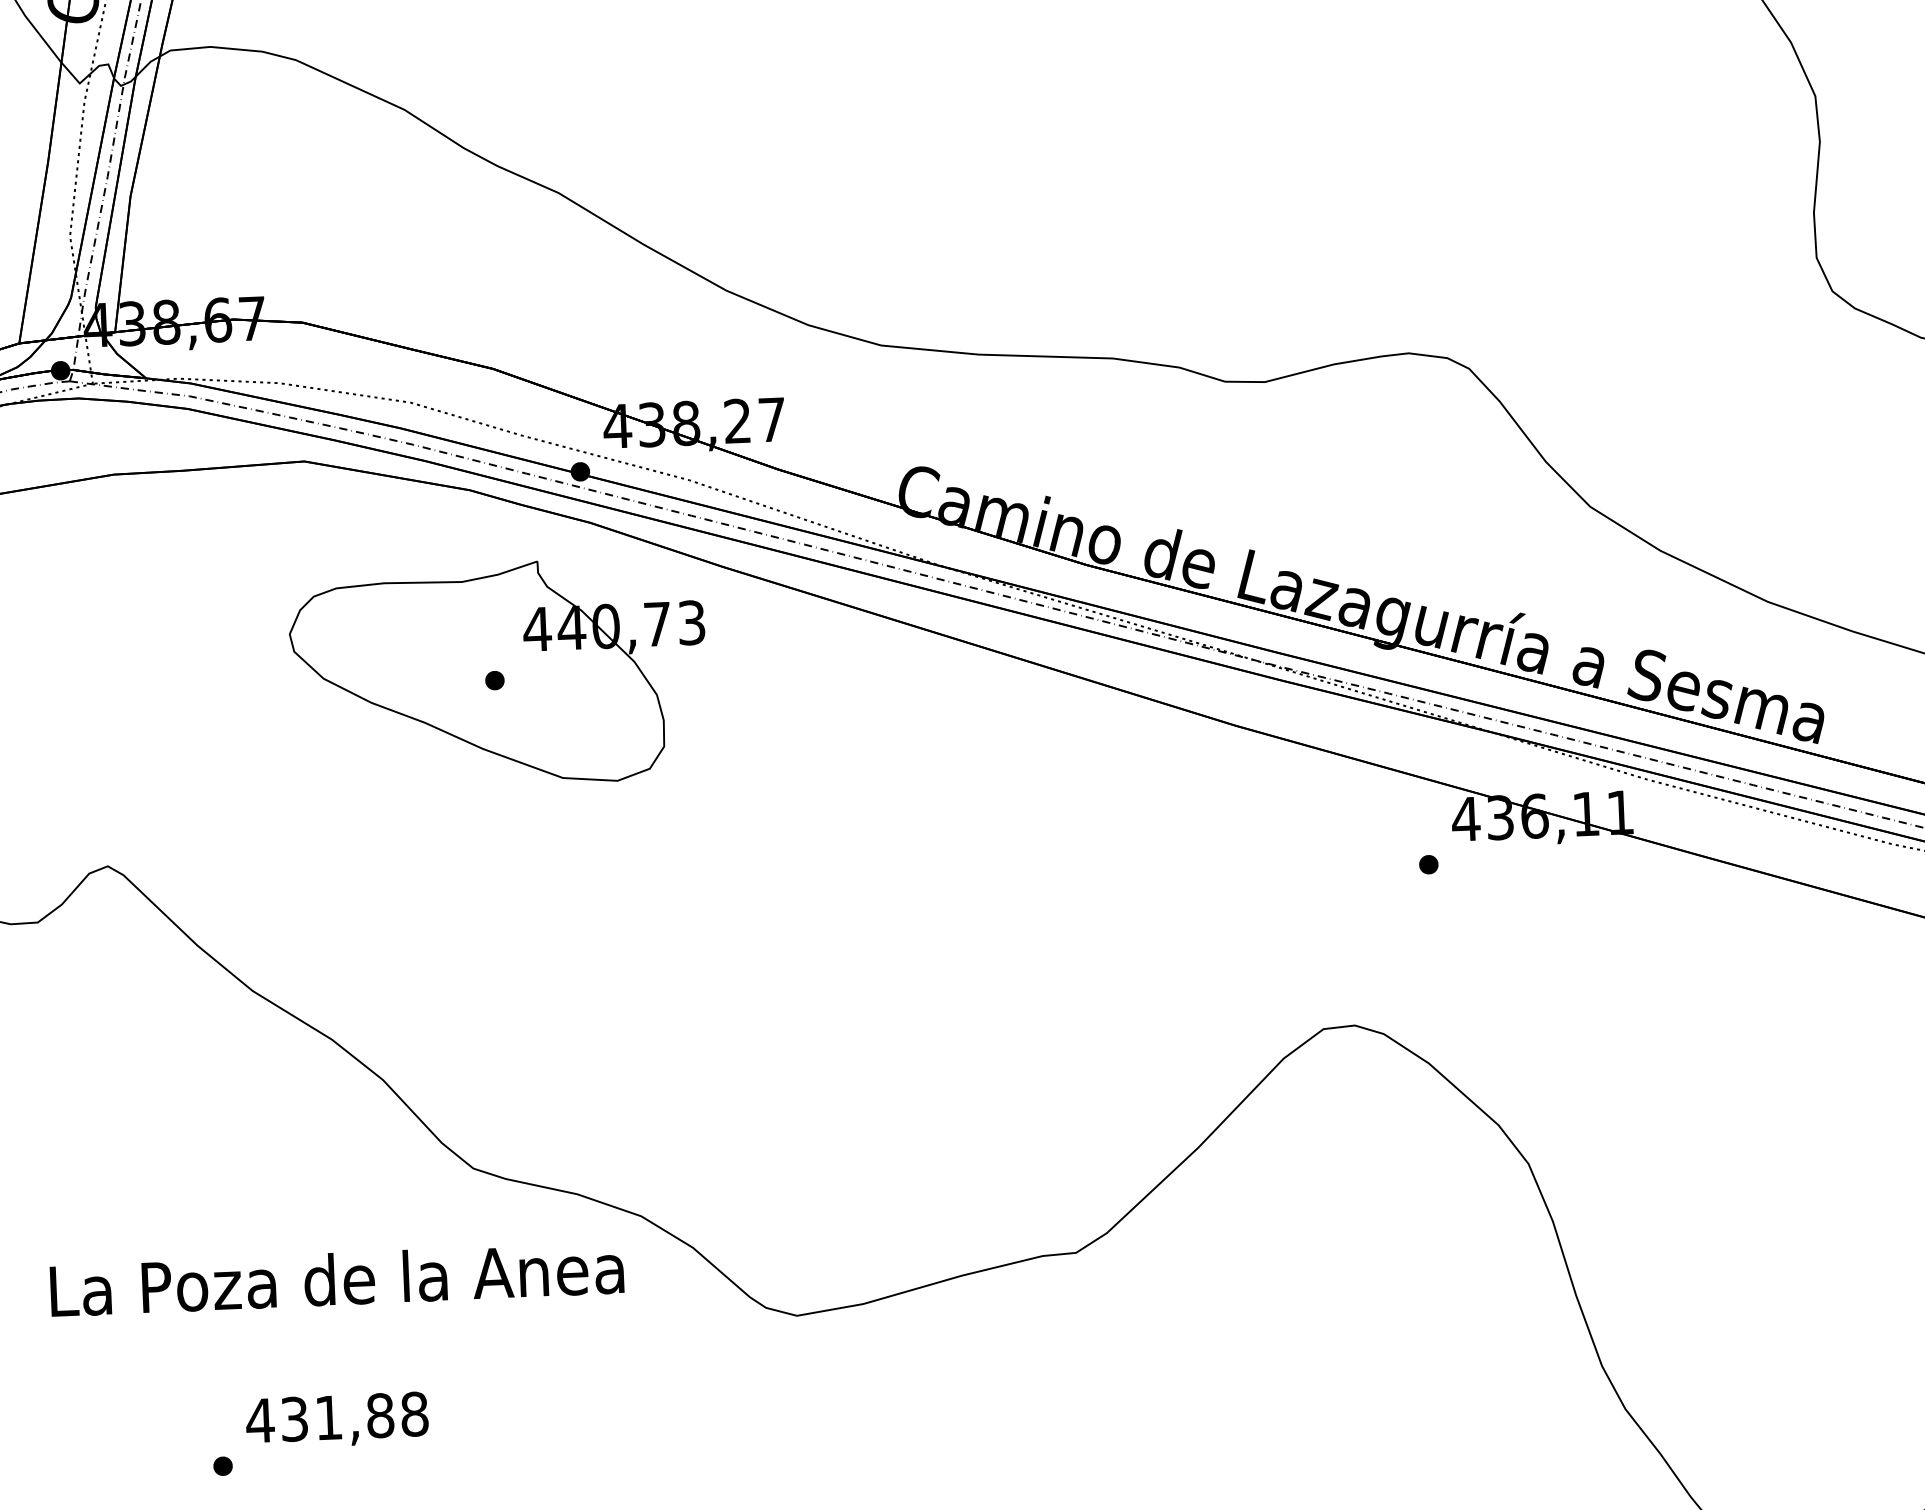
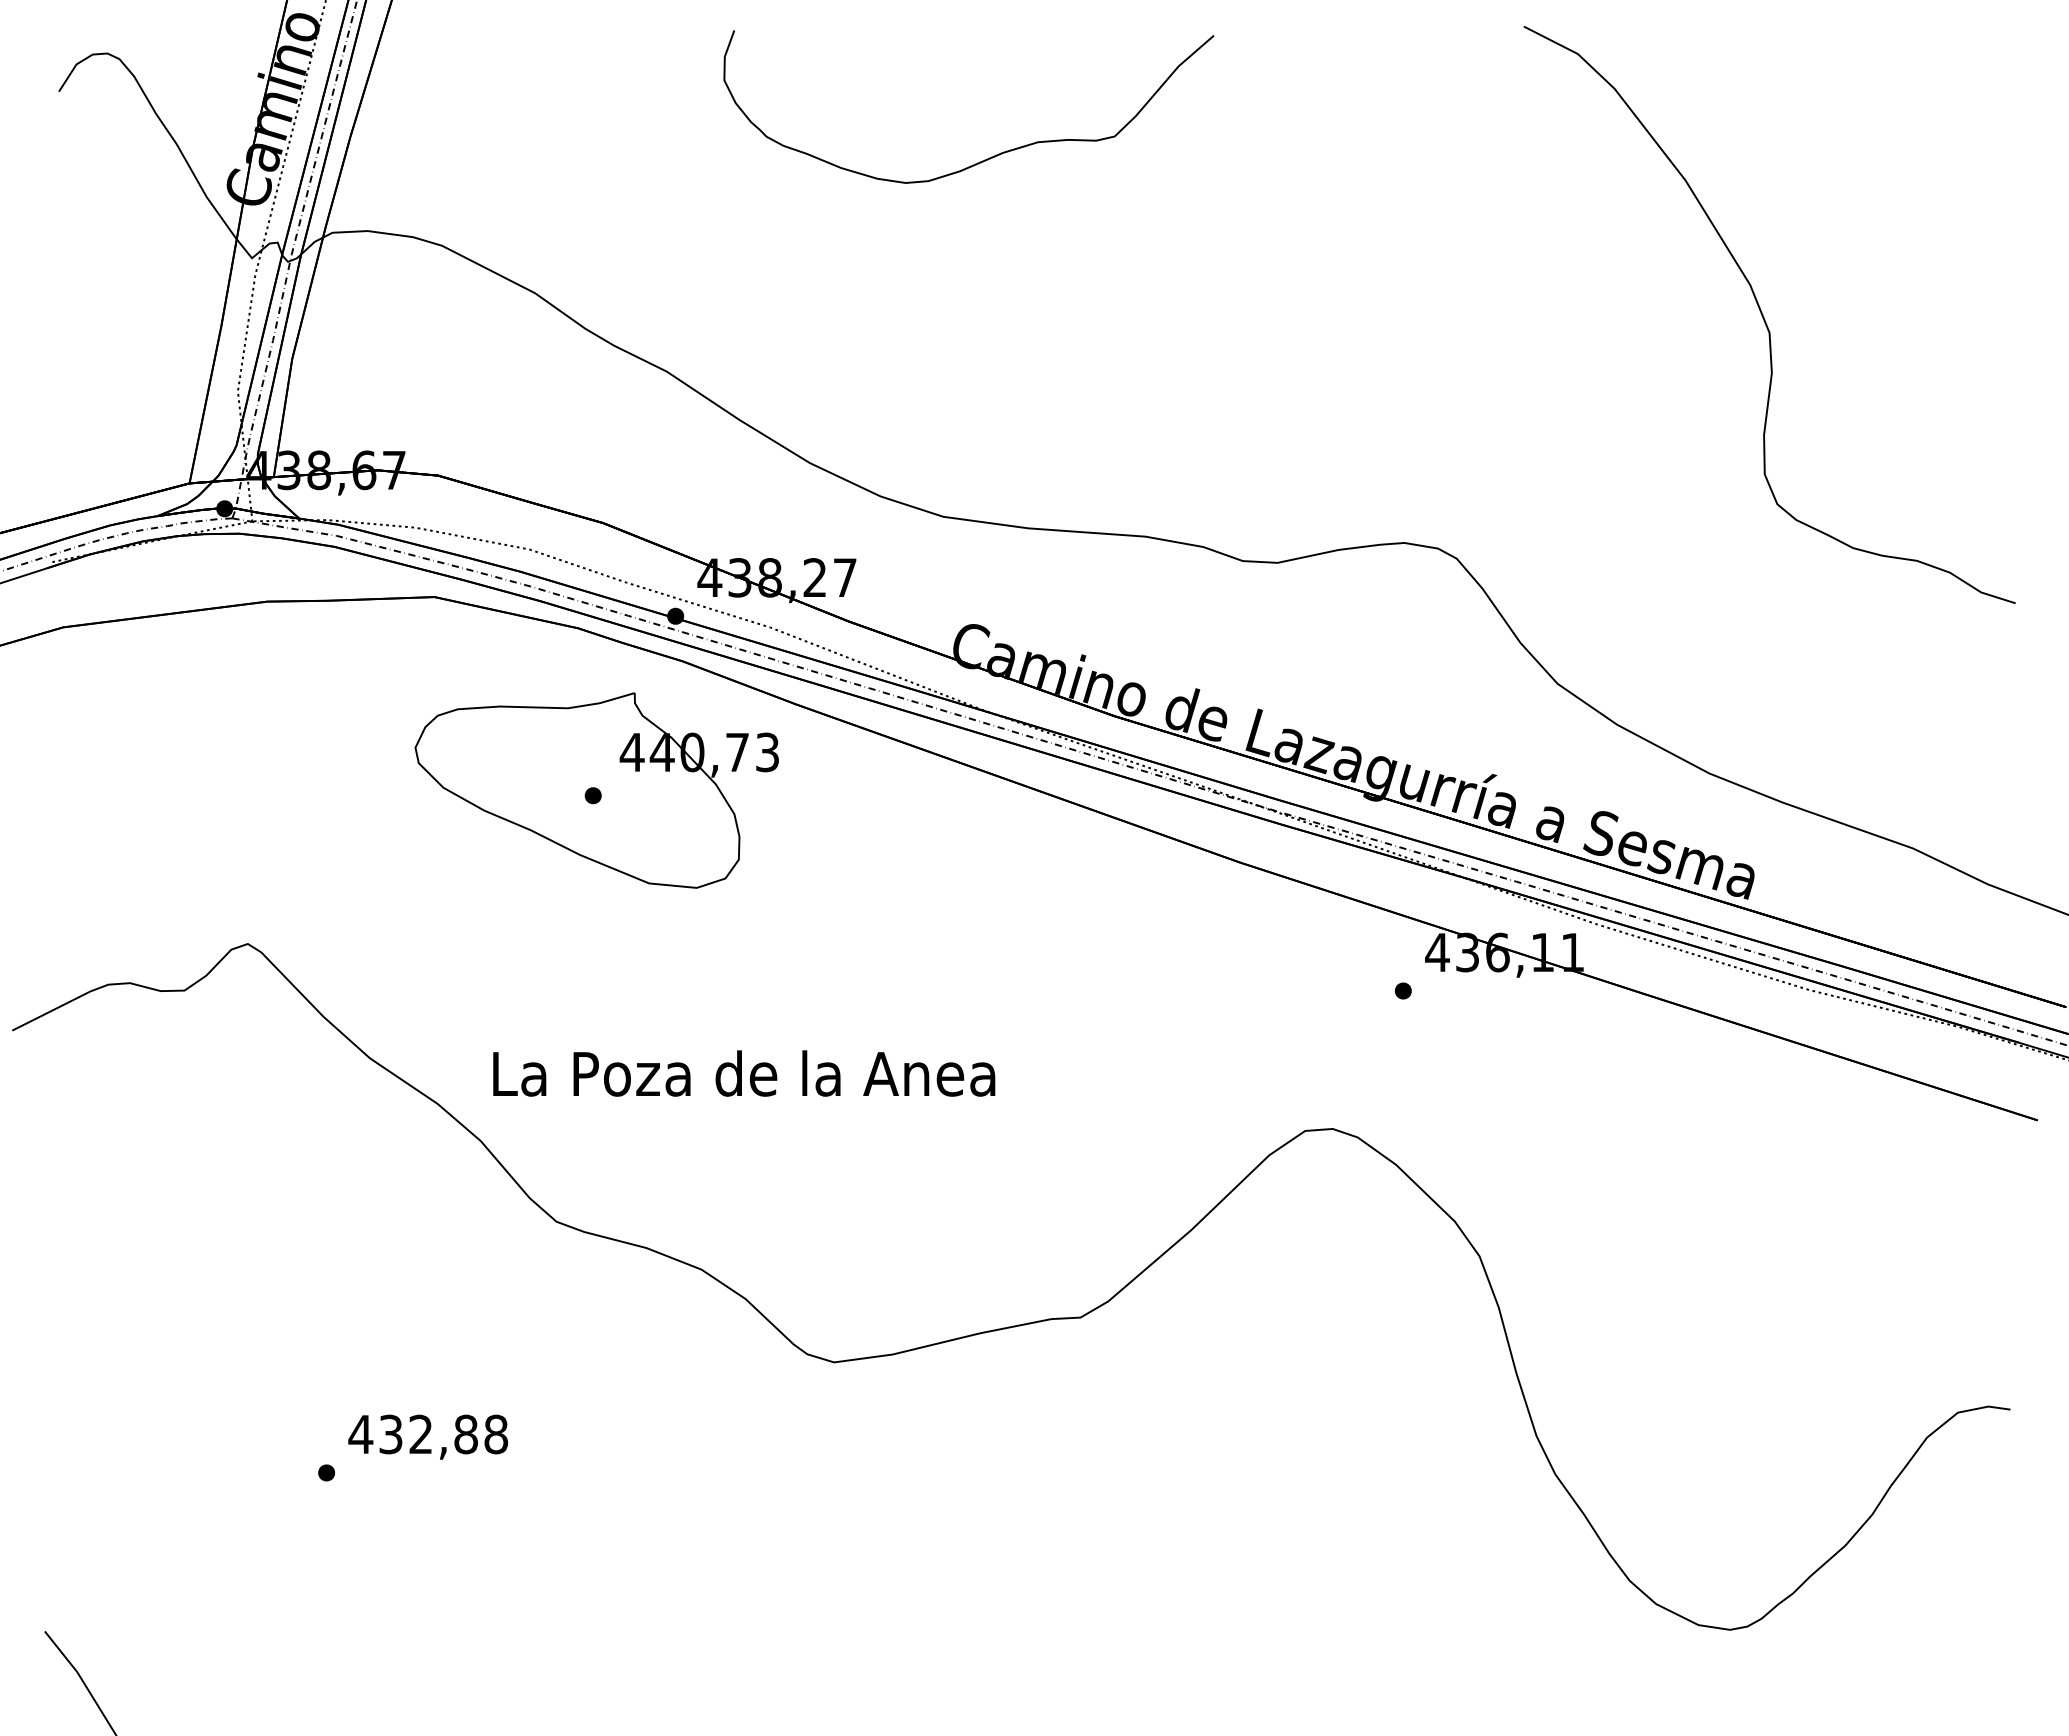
text: (337, 1279) -> (744, 1073), moved
text: (328, 1416) -> (420, 1433), 431,88 -> 432,88

